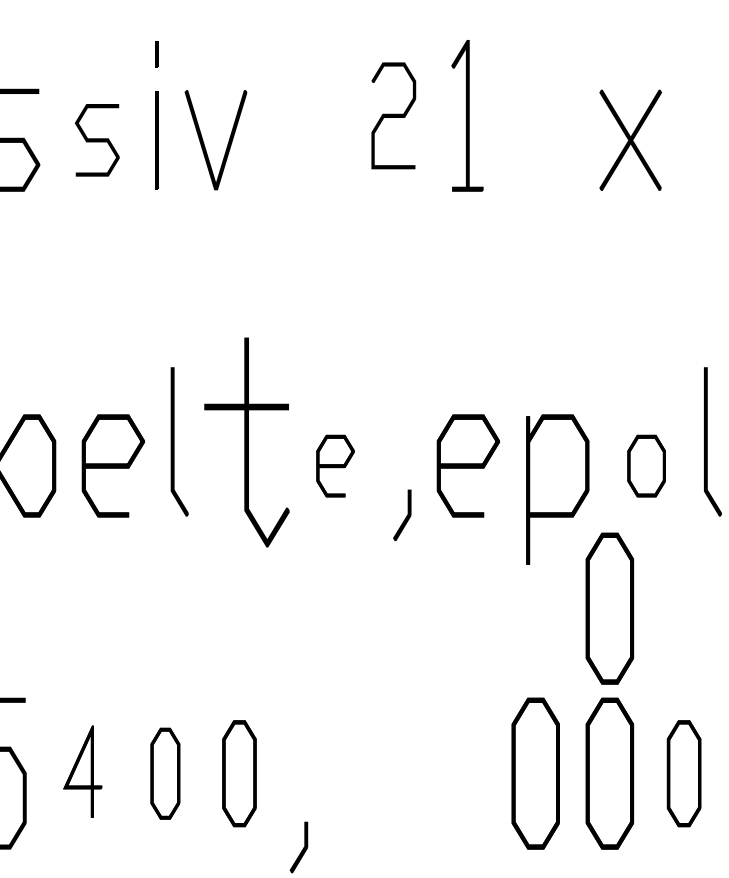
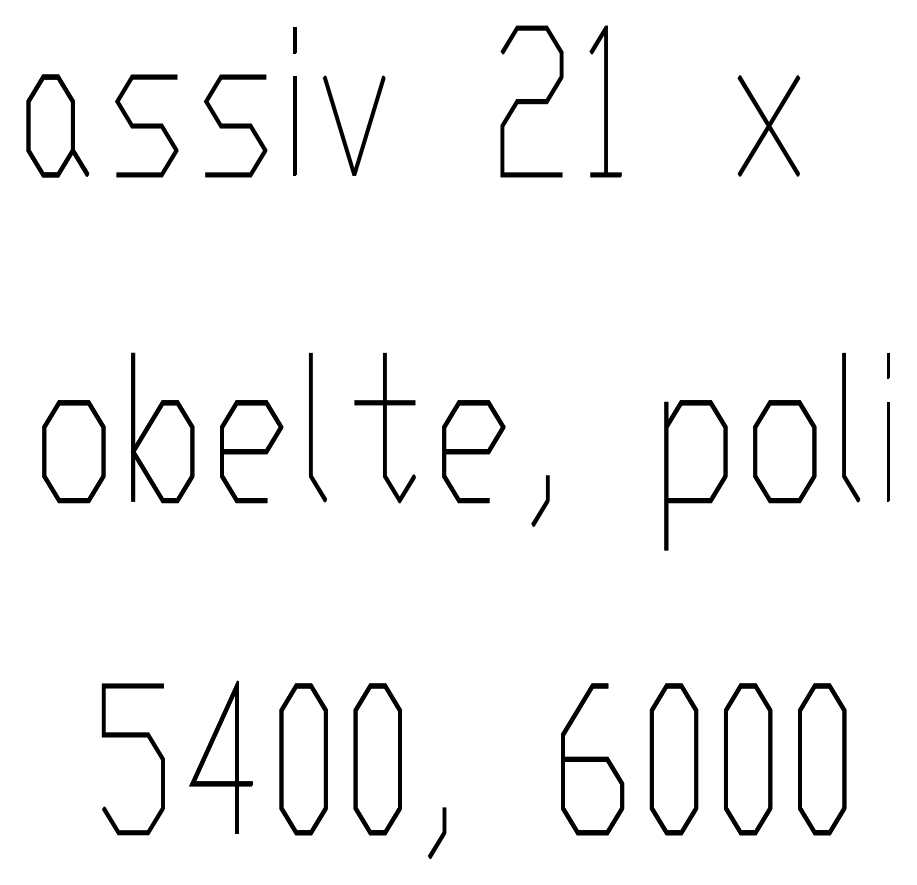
part: (393, 115) -> (531, 101), size x1.43
part: (97, 139) -> (235, 125), size x1.43
part: (246, 441) -> (384, 427), size x0.71
part: (335, 465) -> (473, 451), size x1.67
part: (468, 465) -> (606, 451), removed
part: (646, 465) -> (784, 451), size x1.67
part: (610, 608) -> (748, 594), removed
part: (82, 770) -> (220, 756), size x1.67
part: (165, 773) -> (303, 759), size x1.67
part: (239, 773) -> (377, 759), size x1.43
part: (454, 773) -> (592, 759), added
part: (684, 773) -> (822, 759), size x1.43

